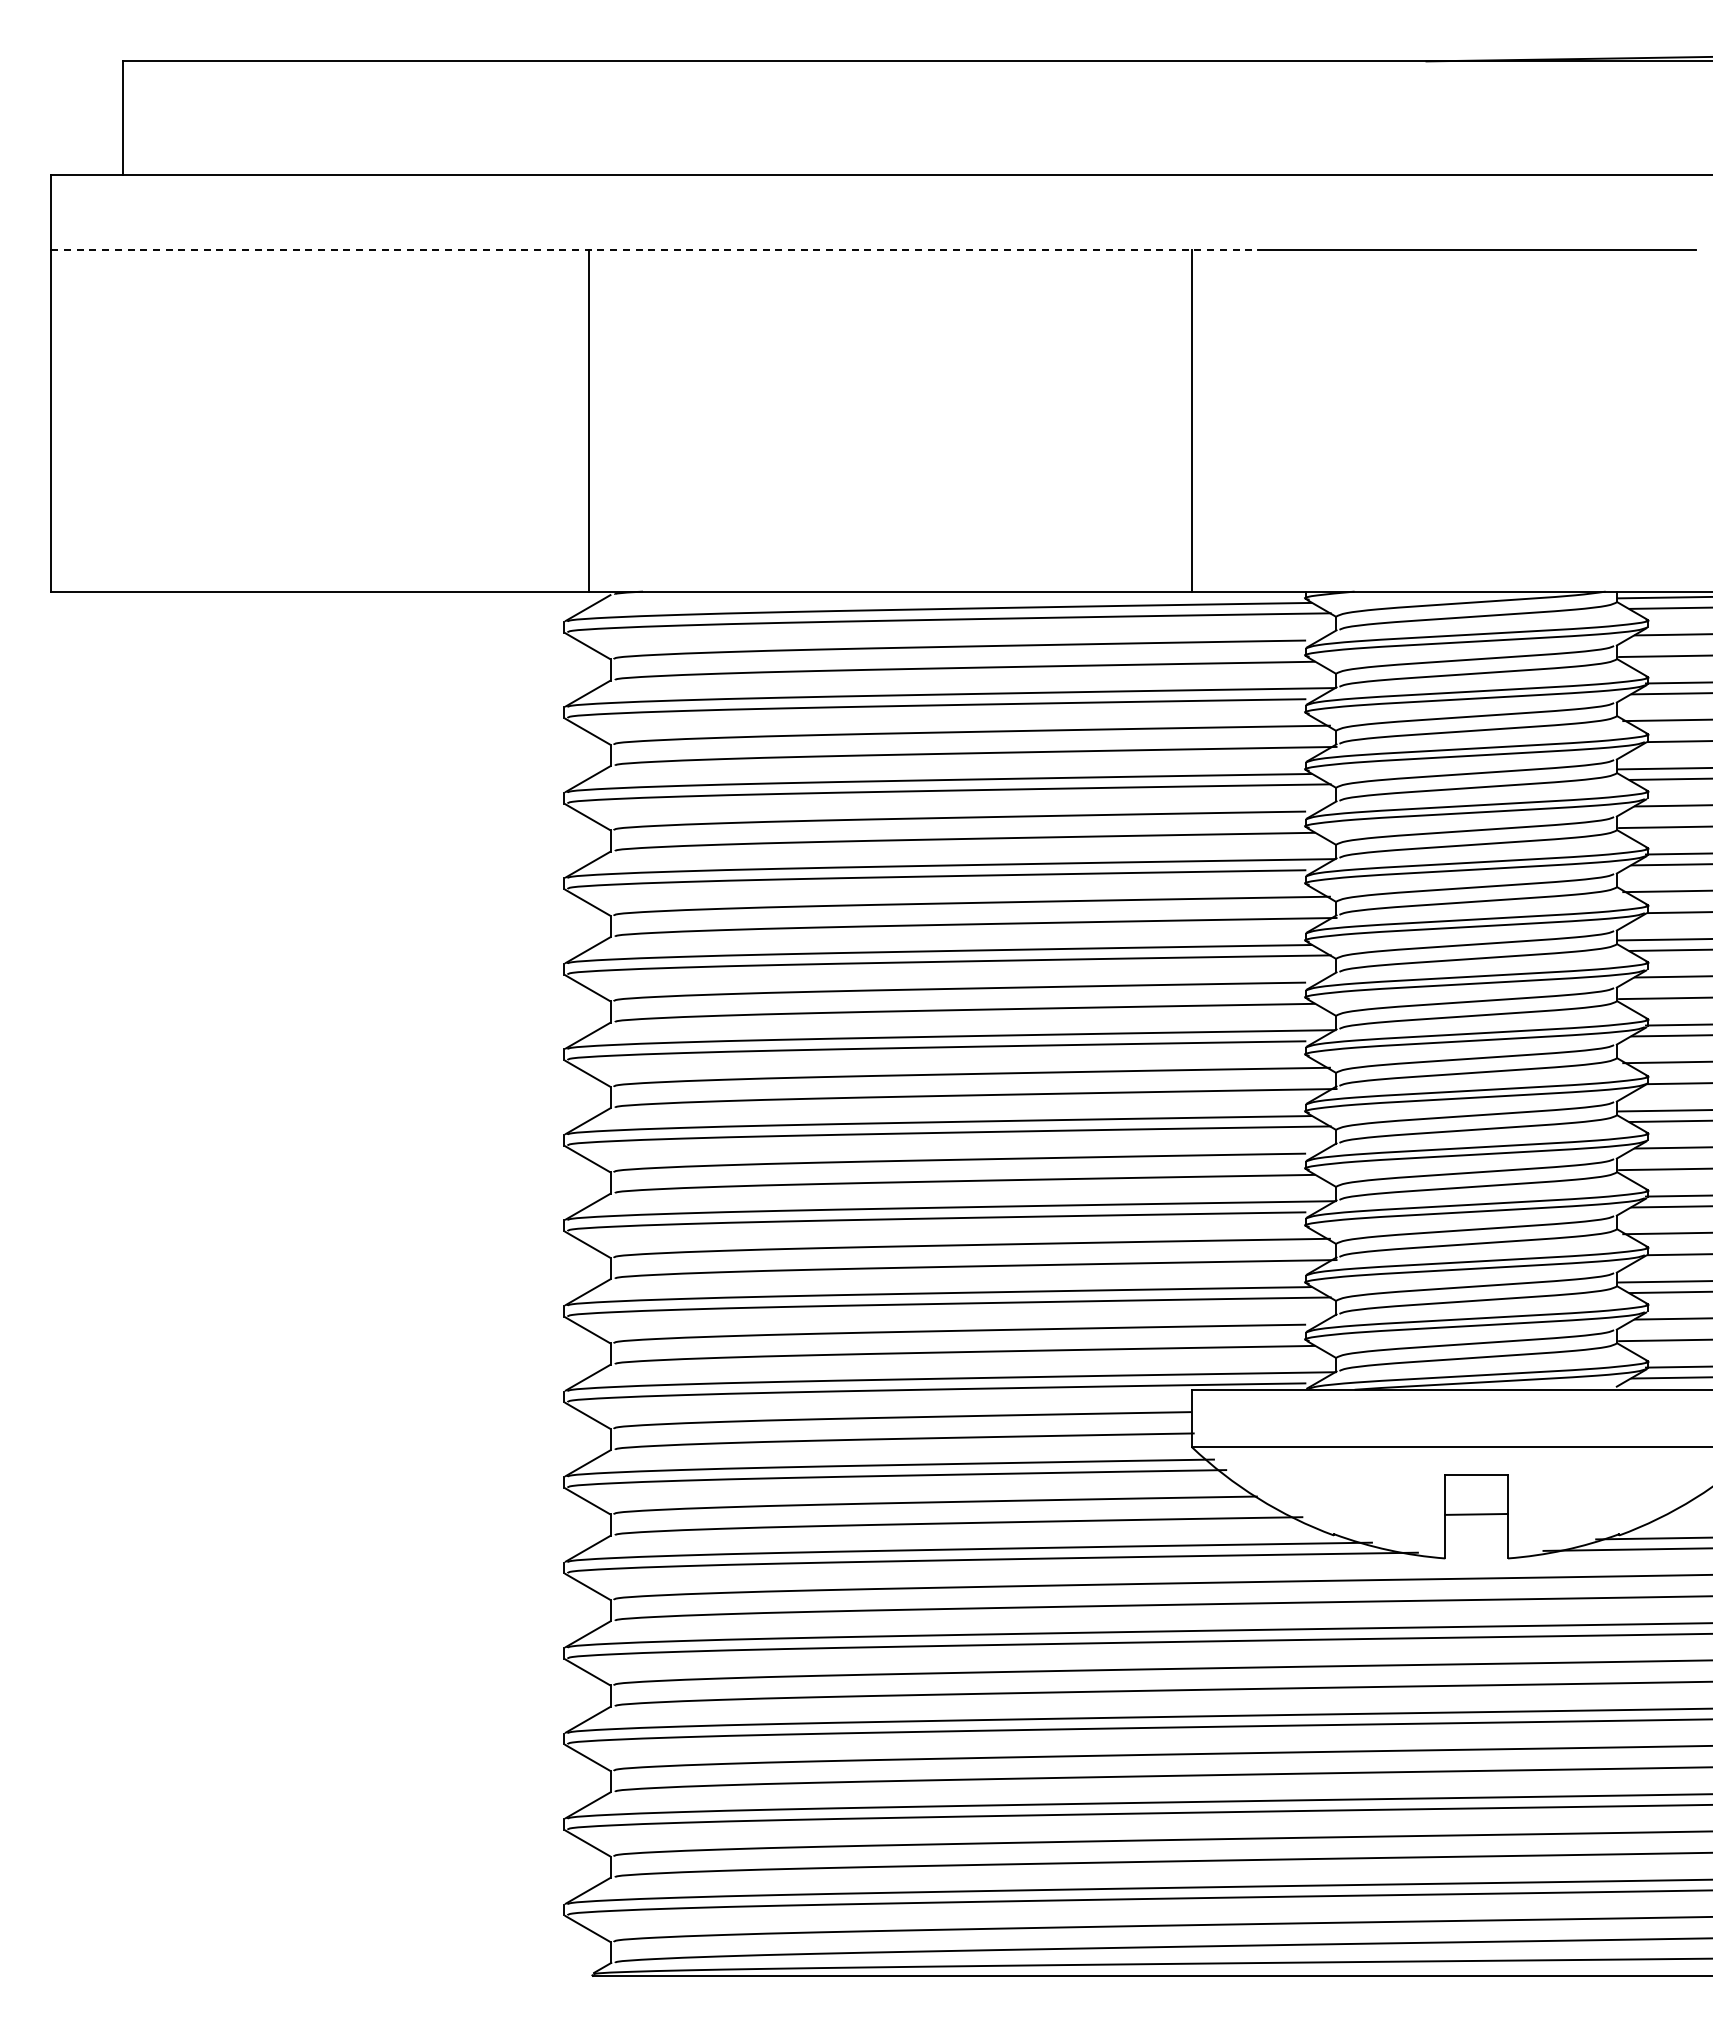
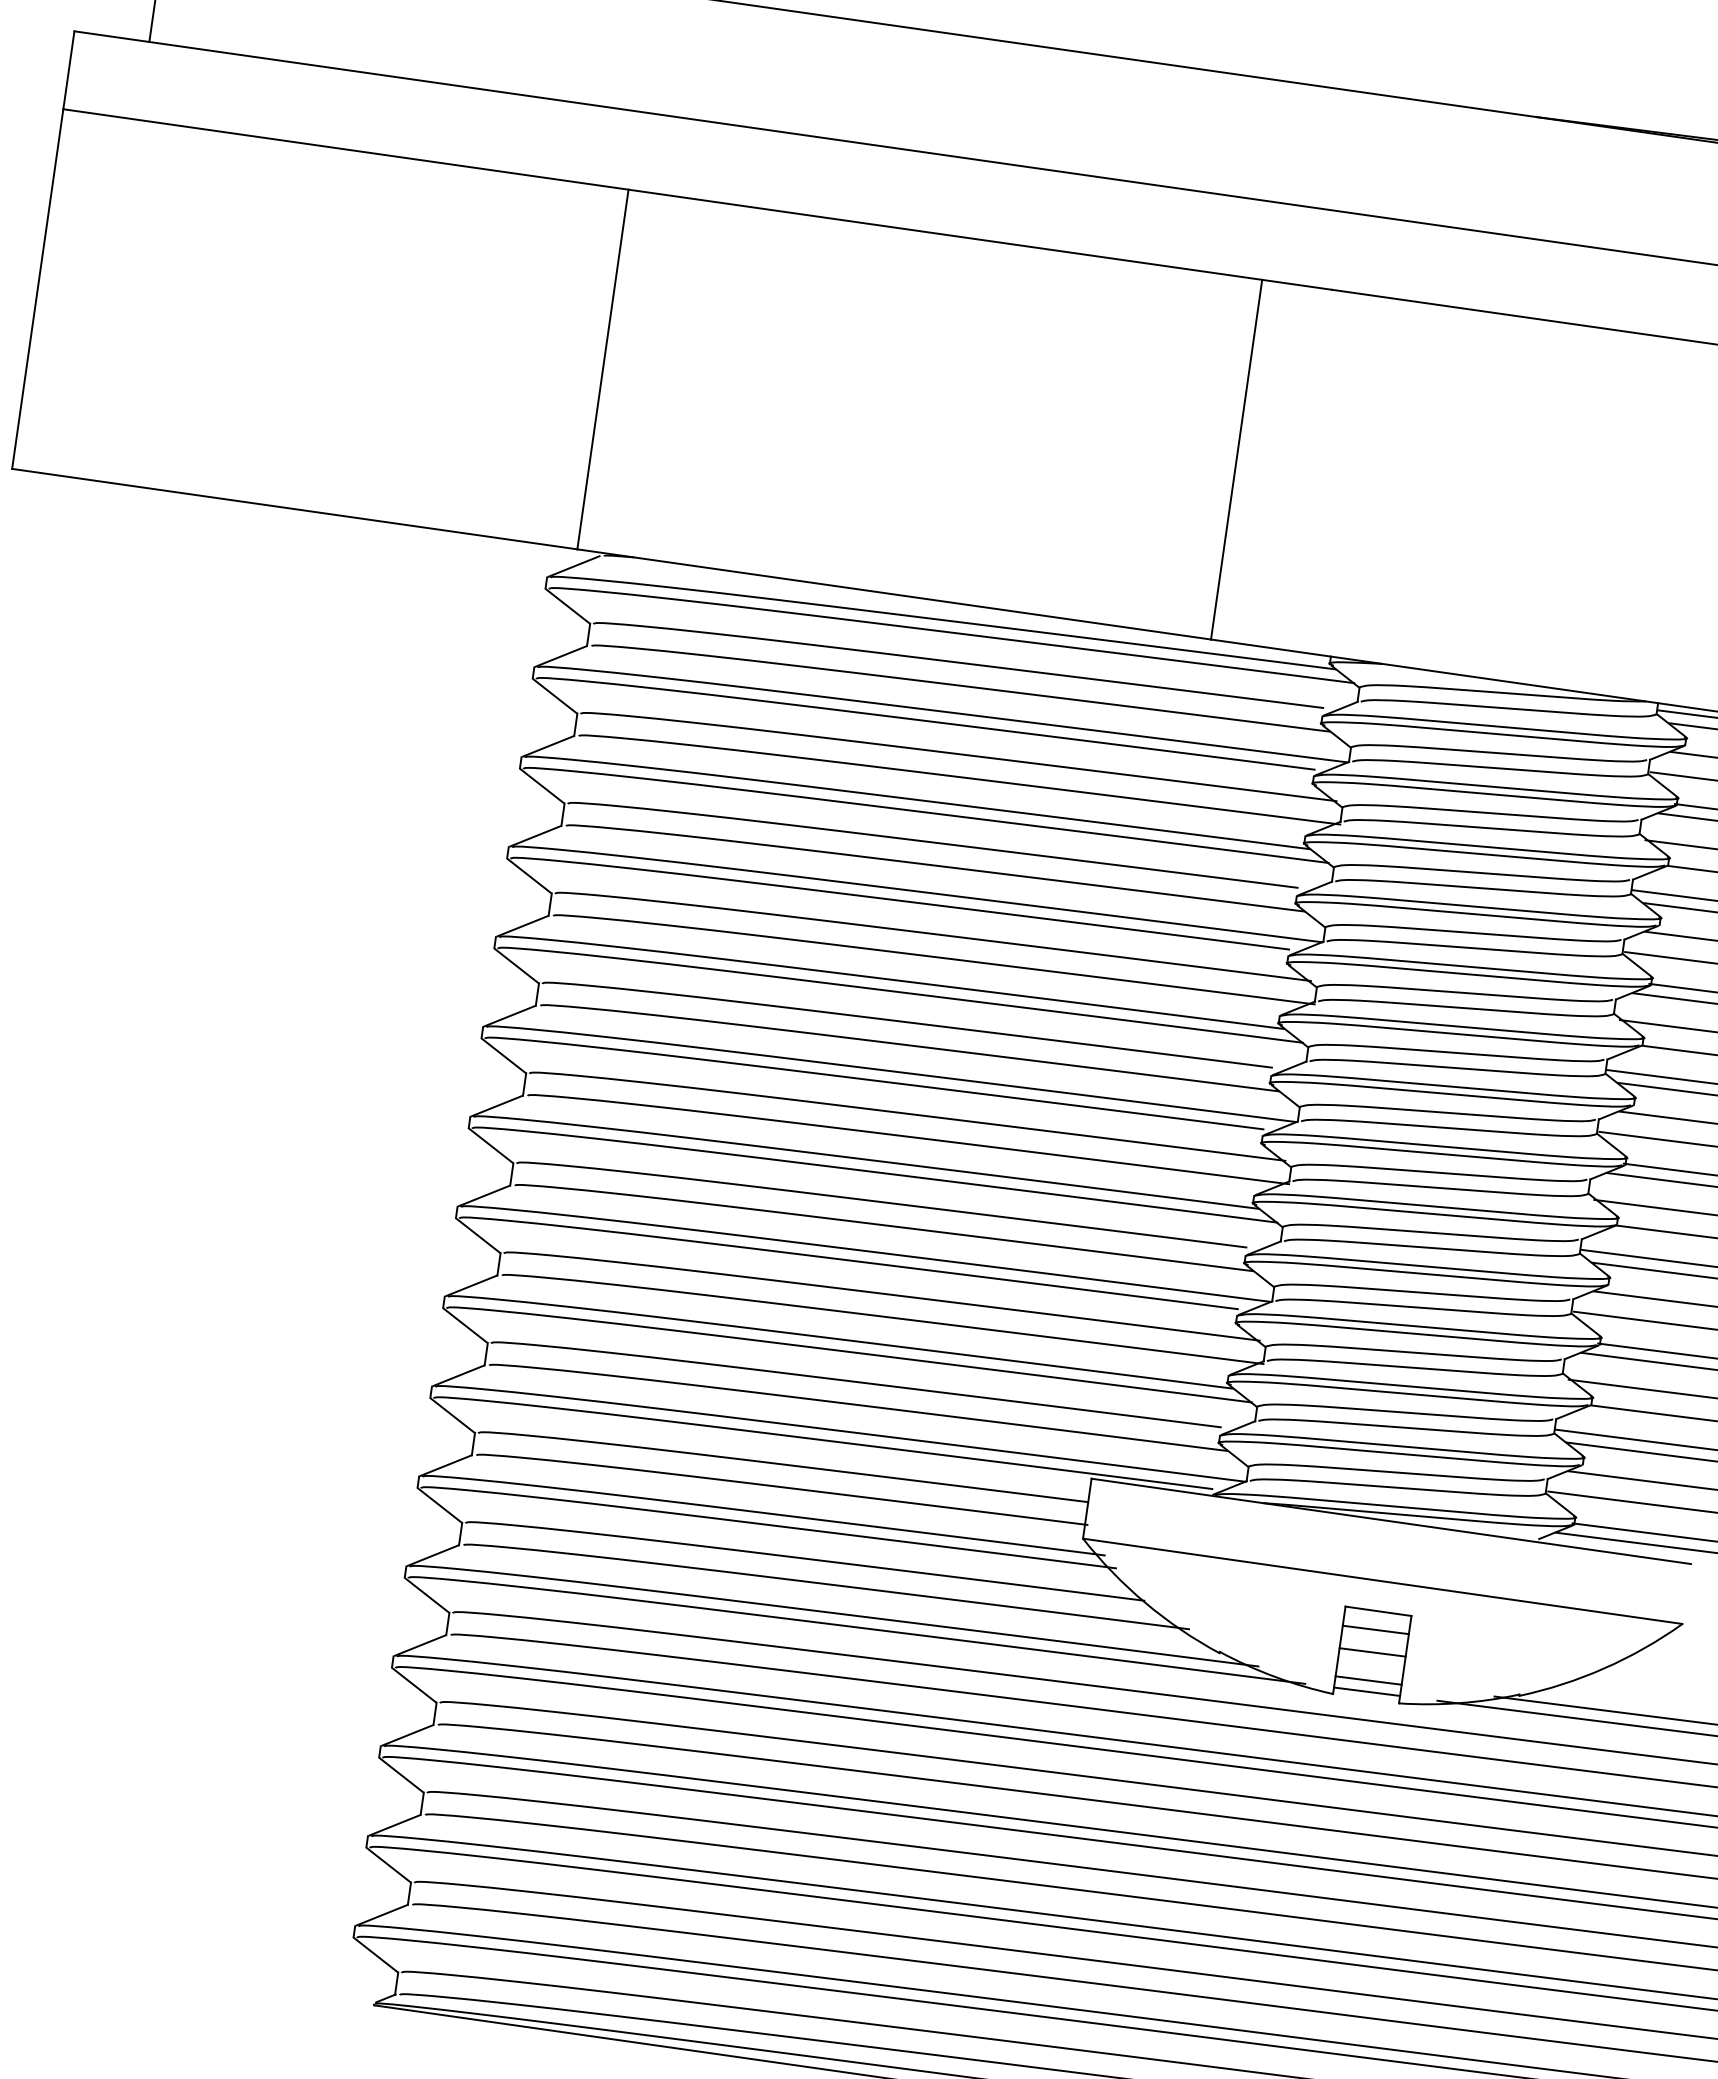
line: (655, 249) -> (698, 199), dashed -> solid
line: (1476, 1492) -> (1375, 1629), added
line: (1476, 1540) -> (1368, 1679), added
line: (1476, 1551) -> (1366, 1691), added

